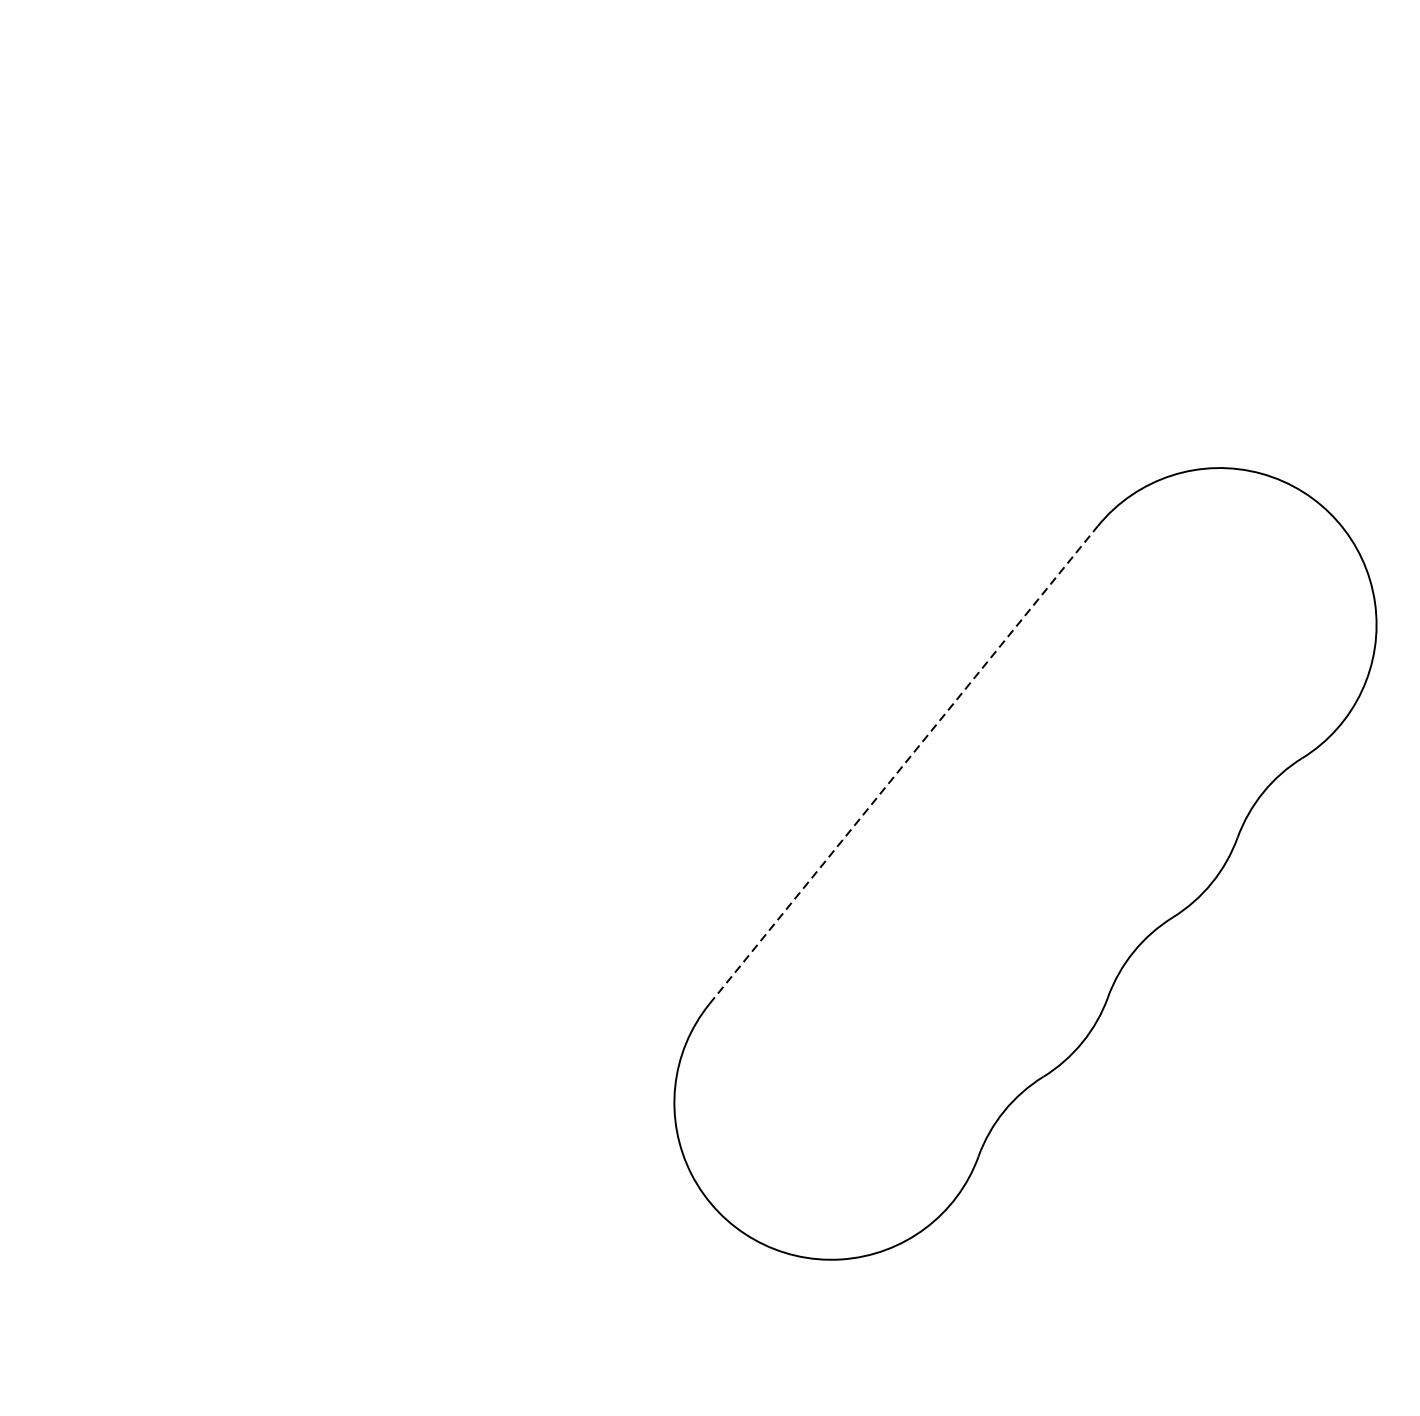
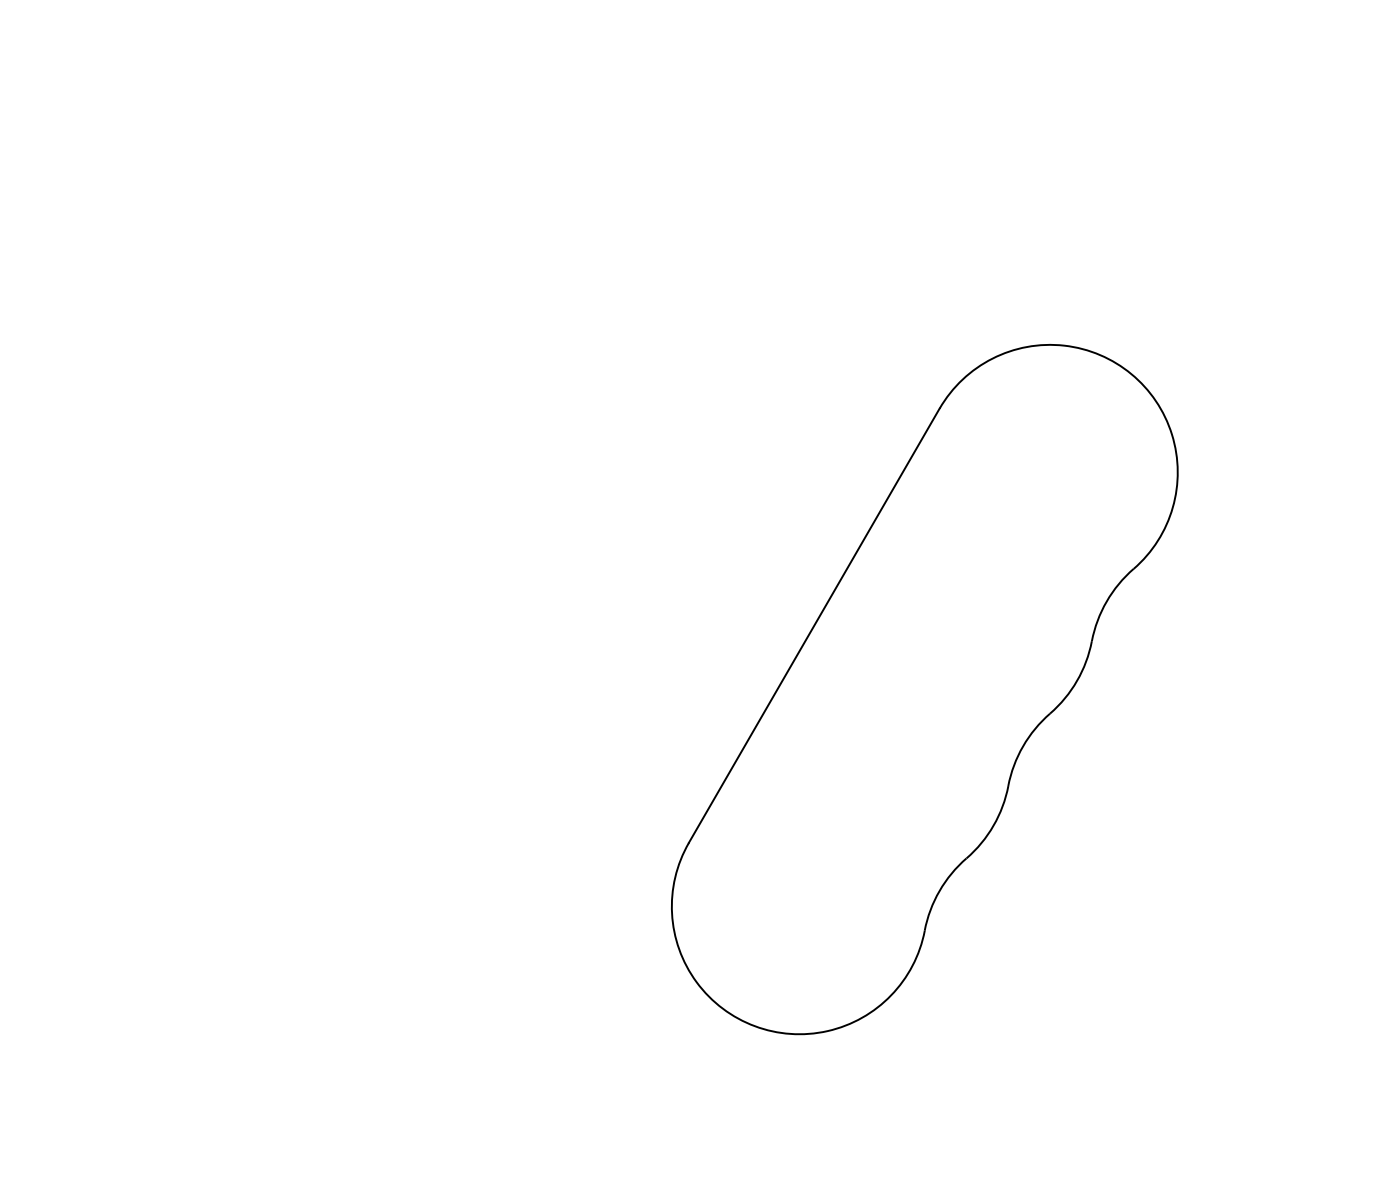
line: (904, 764) -> (814, 625), dashed -> solid

